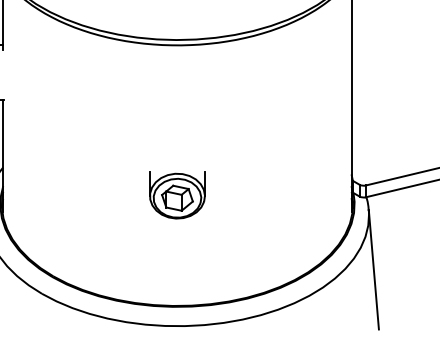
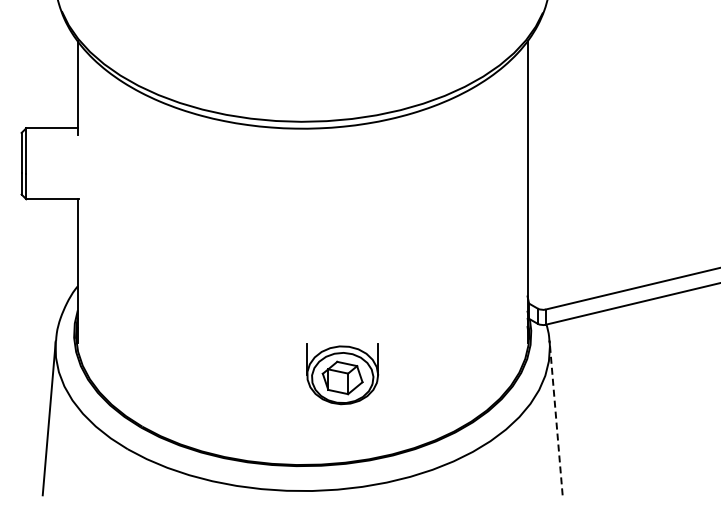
part: (177, 195) -> (342, 374), moved
line: (374, 269) -> (556, 417), solid -> dashed

